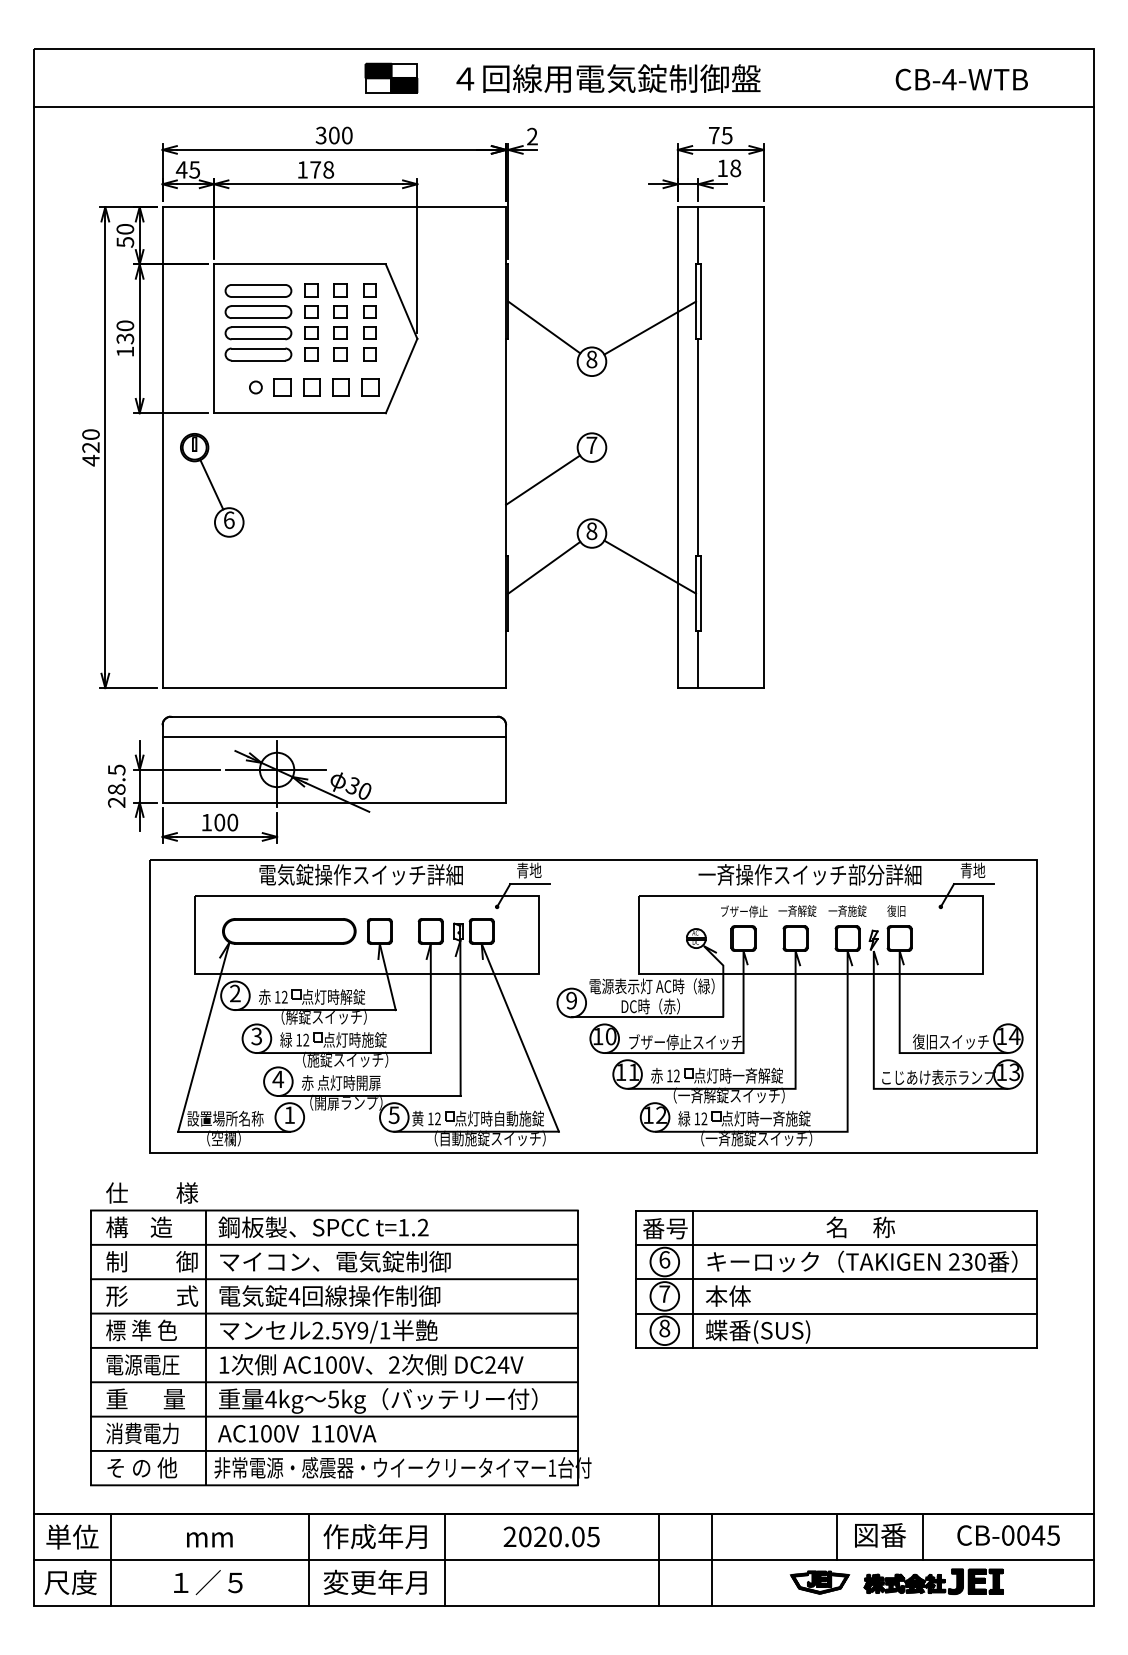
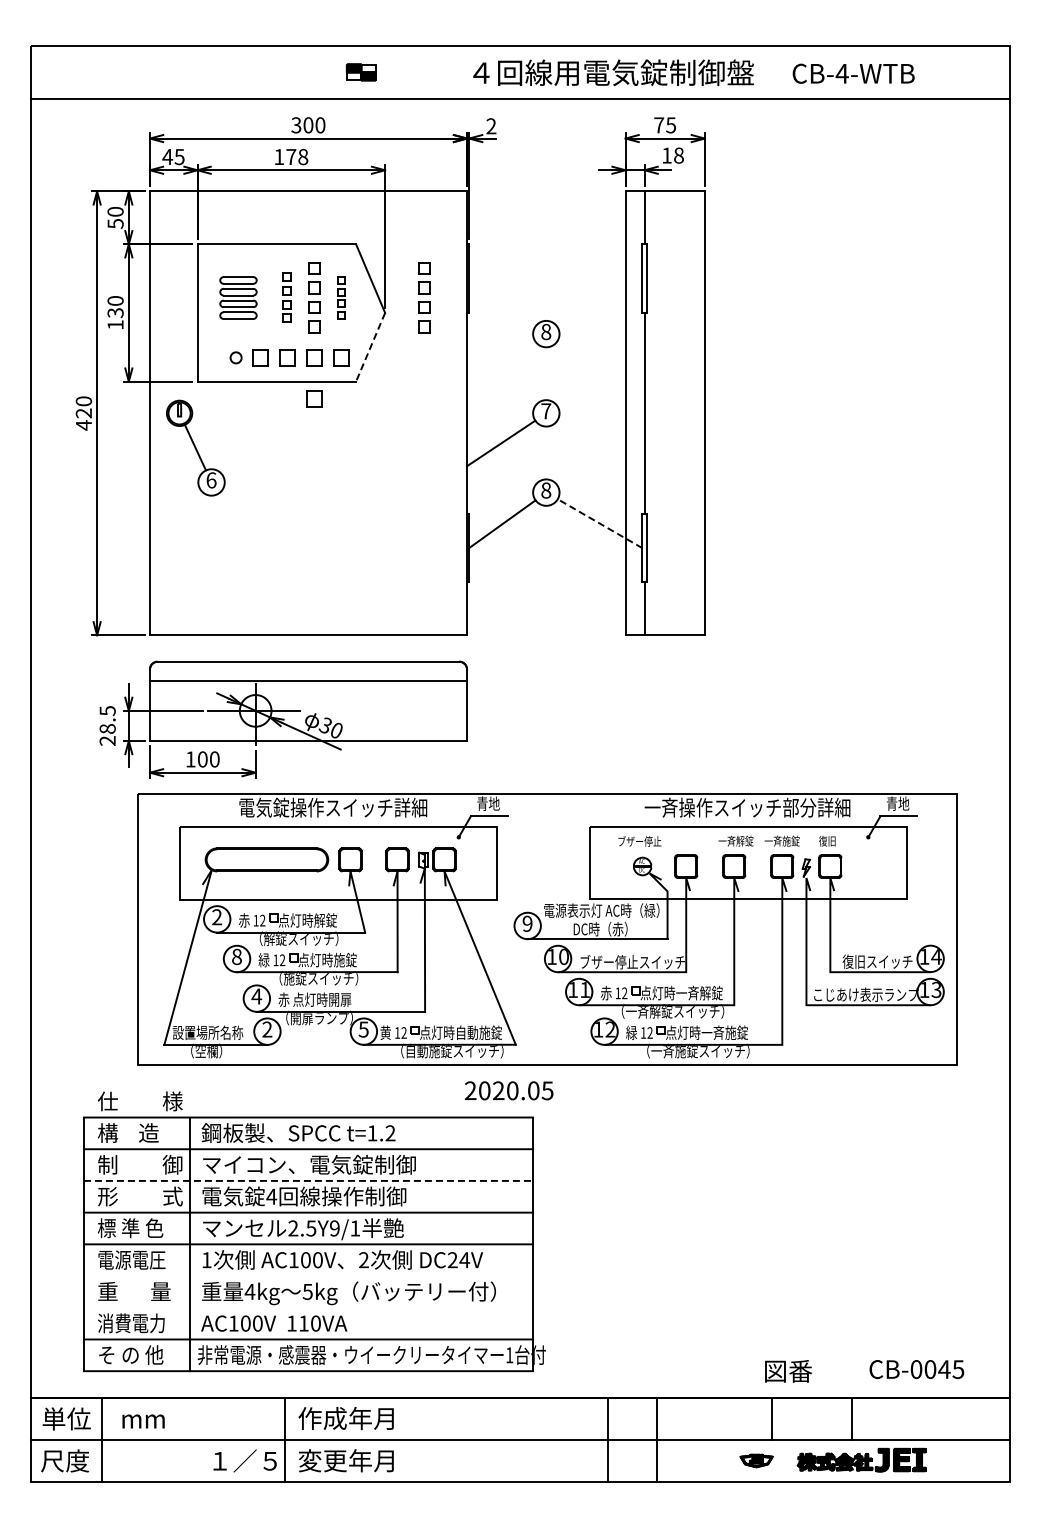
part: (391, 78) -> (361, 72), size x0.6
text: (608, 78) -> (613, 72), moved
text: (961, 79) -> (853, 73), moved
part: (258, 322) -> (238, 297), size x0.6
part: (311, 322) -> (287, 297), size x0.7
part: (368, 322) -> (340, 297), size x0.6
part: (459, 322) -> (424, 297), added
line: (544, 327) -> (502, 302), removed
line: (649, 327) -> (599, 302), removed
line: (401, 376) -> (370, 347), solid -> dashed
part: (340, 431) -> (314, 398), added
line: (650, 566) -> (600, 523), solid -> dashed
text: (743, 911) -> (639, 841), moved
text: (256, 1036) -> (236, 956), 3 -> 8
text: (289, 1115) -> (267, 1029), 1 -> 2
line: (334, 1278) -> (308, 1180), solid -> dashed
part: (835, 1278) -> (771, 1180), removed
line: (334, 1382) -> (308, 1276), removed
line: (334, 1416) -> (308, 1307), removed
text: (880, 1535) -> (788, 1371), moved
text: (1008, 1535) -> (916, 1369), moved
text: (552, 1536) -> (509, 1090), moved
text: (209, 1539) -> (143, 1421), moved
line: (444, 1559) -> (410, 1439), removed
text: (207, 1582) -> (244, 1460), moved
part: (819, 1582) -> (756, 1460), size x0.6

